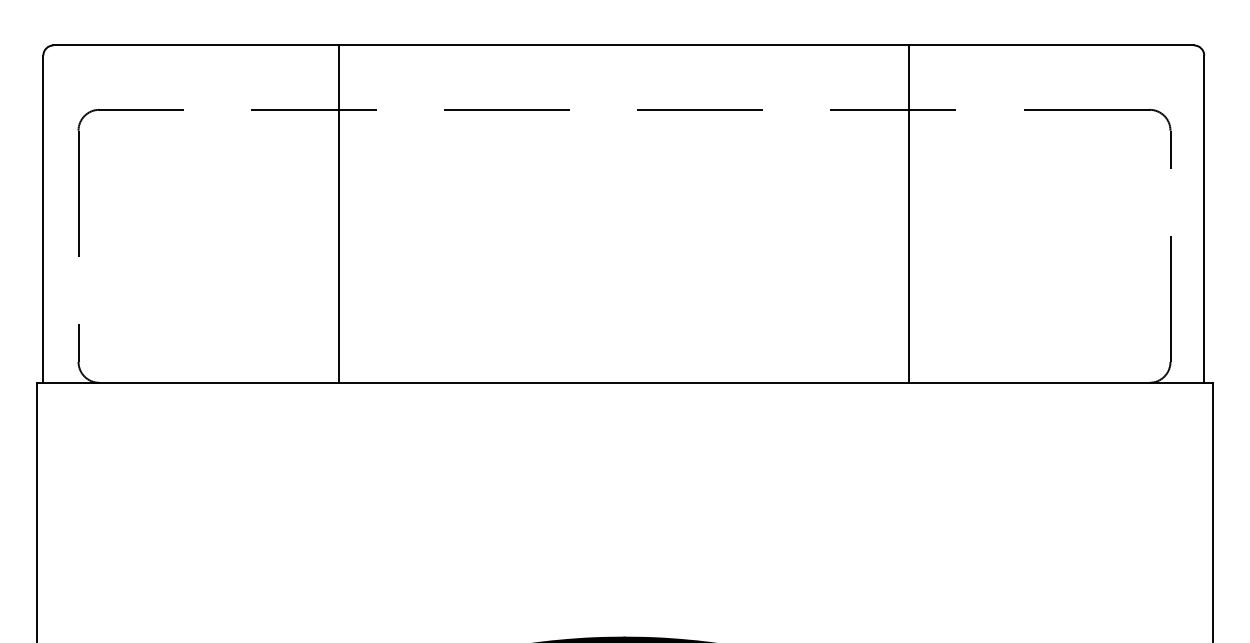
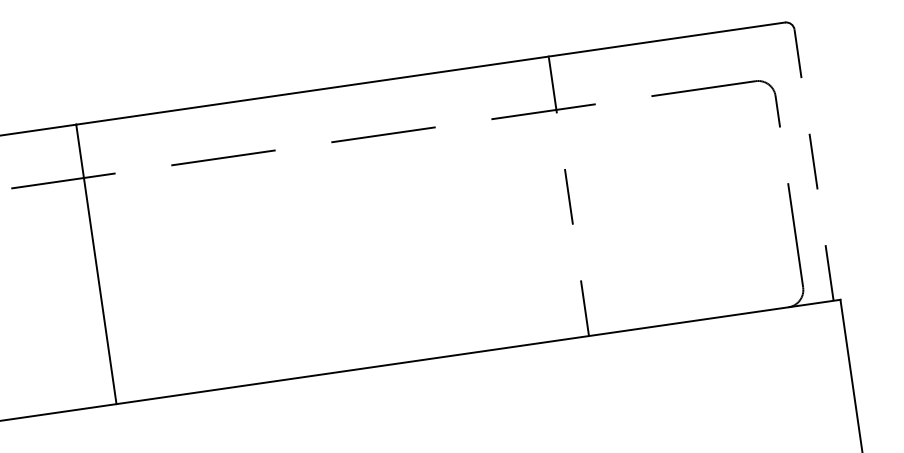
line: (908, 214) -> (568, 196), solid -> dashed
line: (1204, 219) -> (814, 165), solid -> dashed

